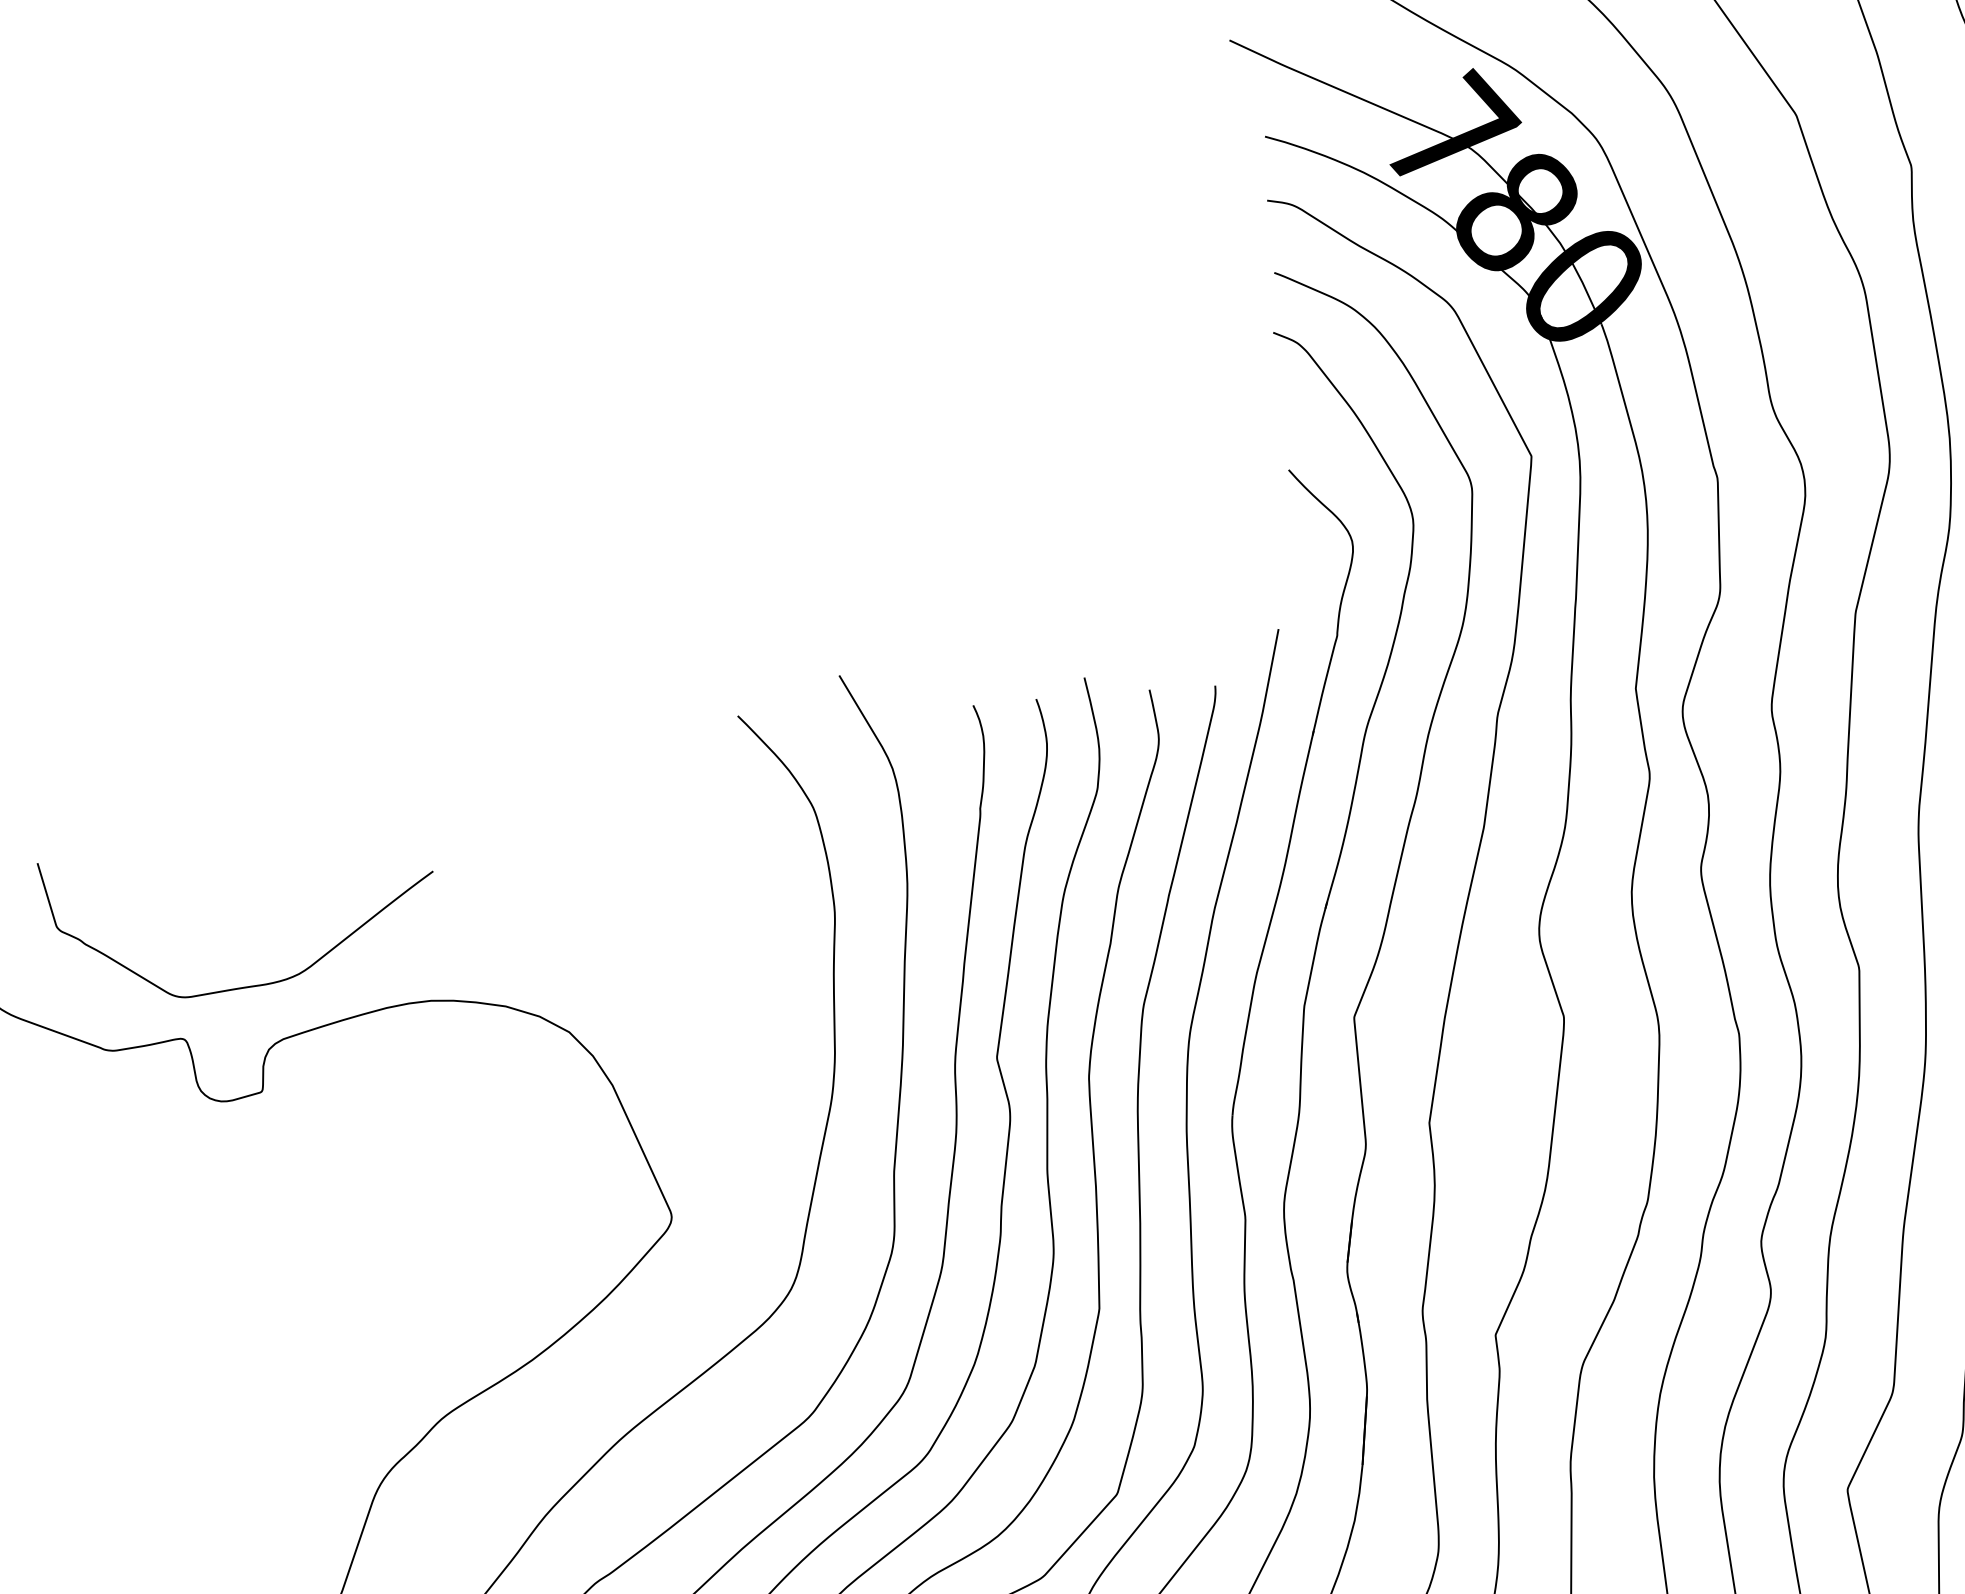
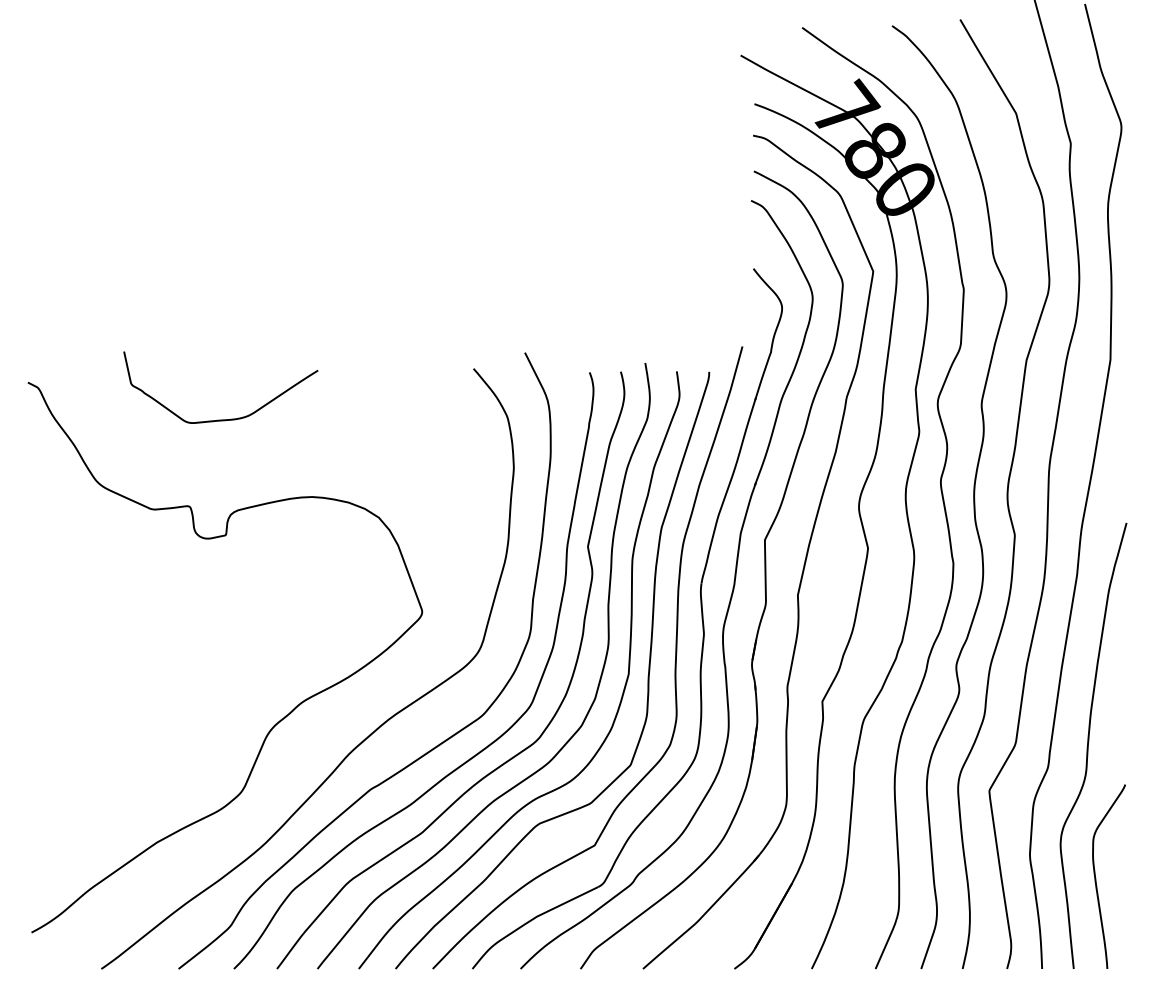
curve: (243, 985) -> (220, 419), moved

